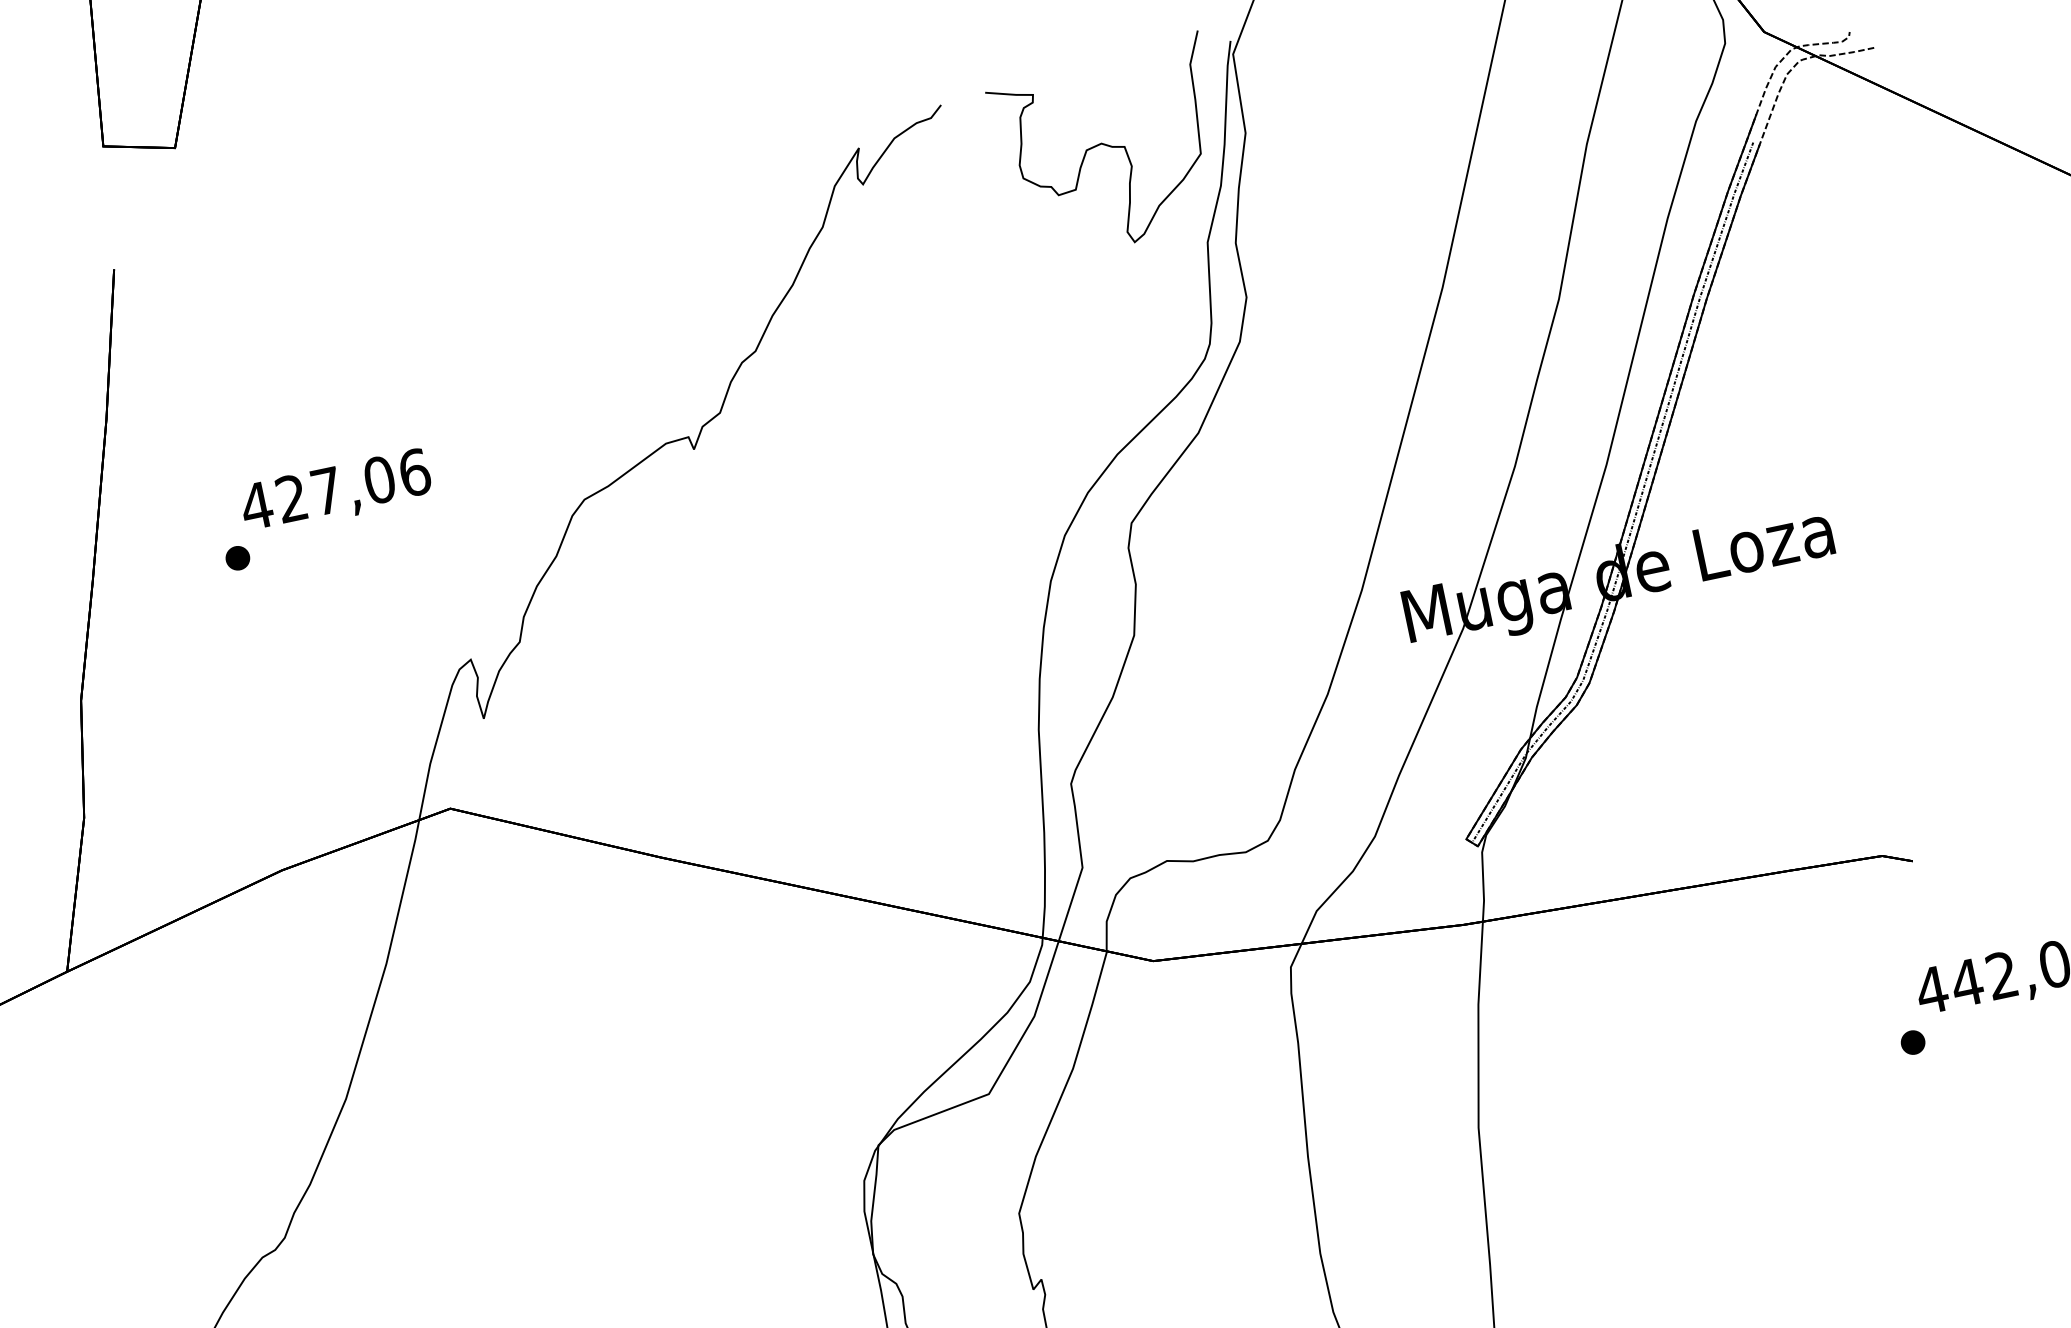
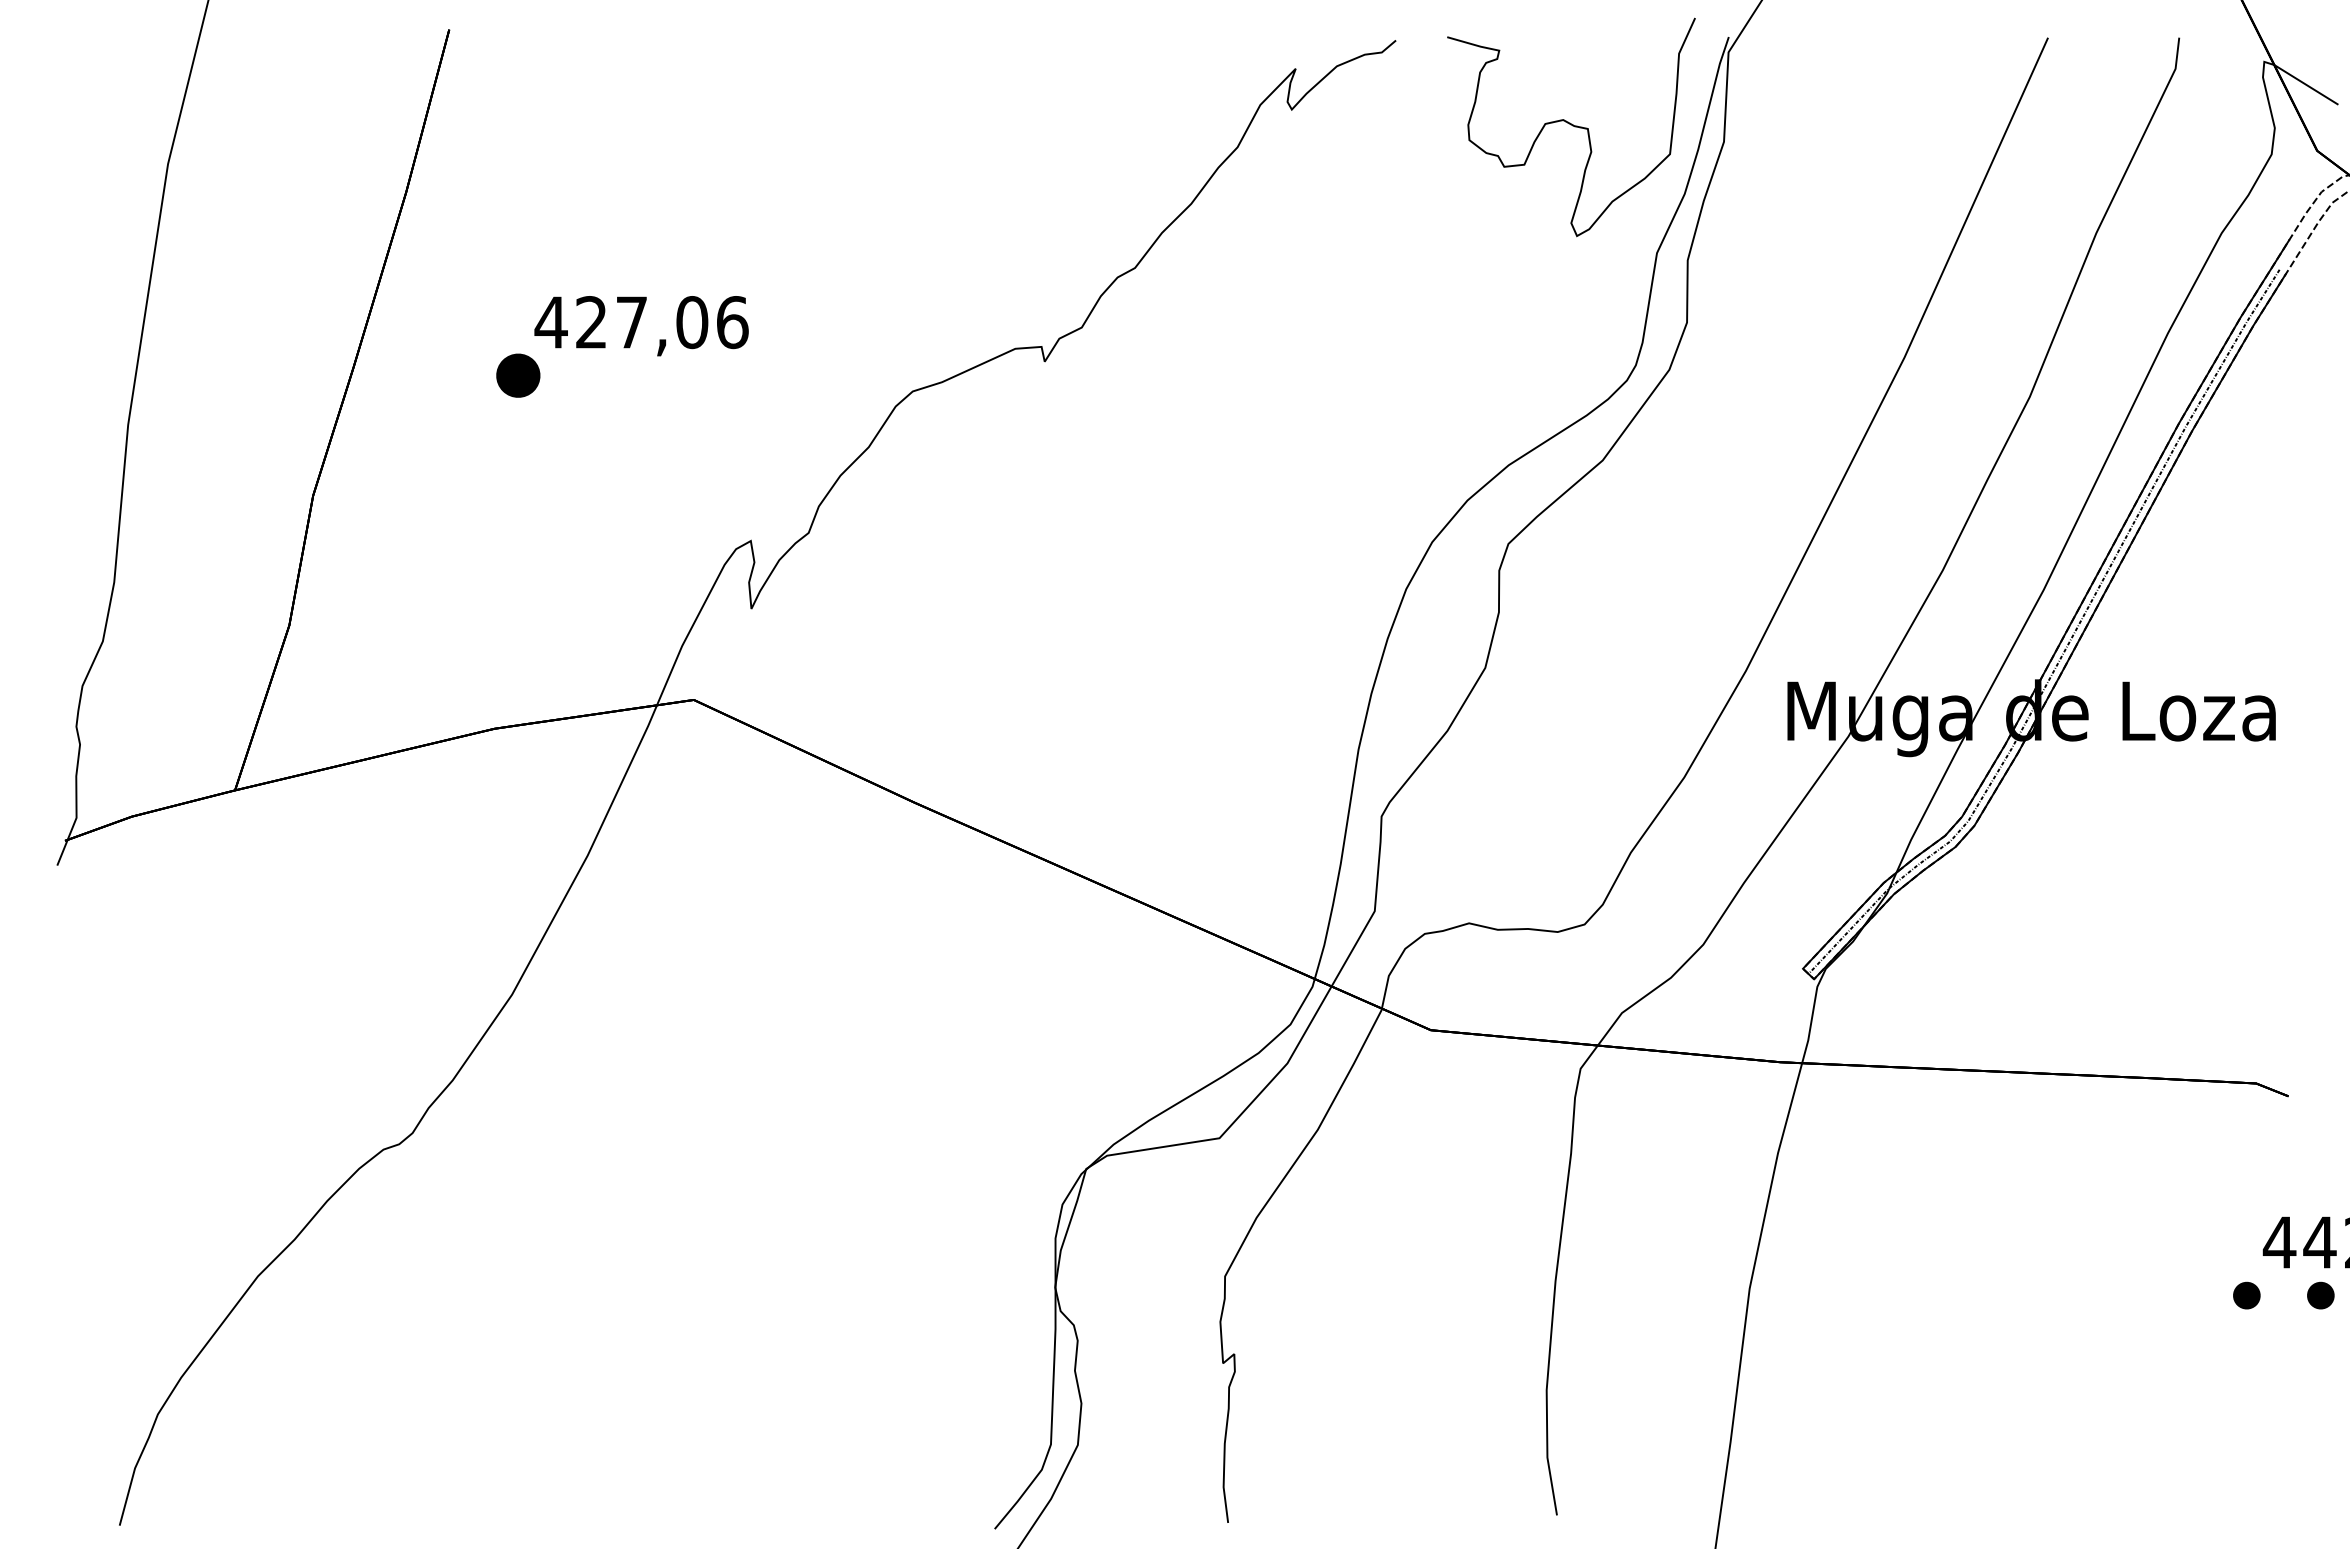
part: (237, 558) -> (518, 375), size x1.6
part: (1977, 1028) -> (2320, 1295), added

